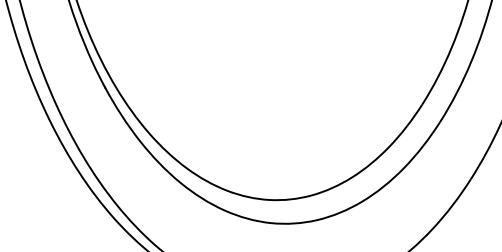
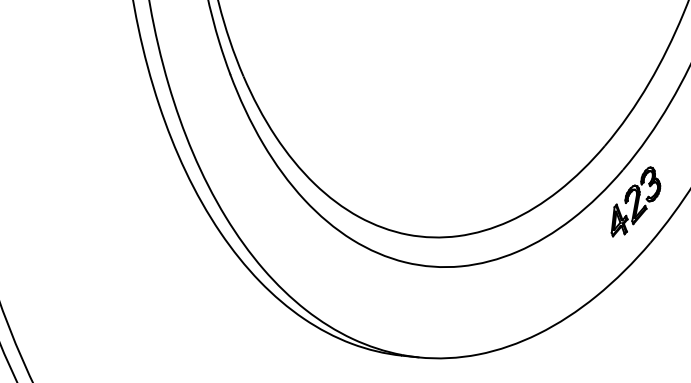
part: (453, 146) -> (635, 201), added

